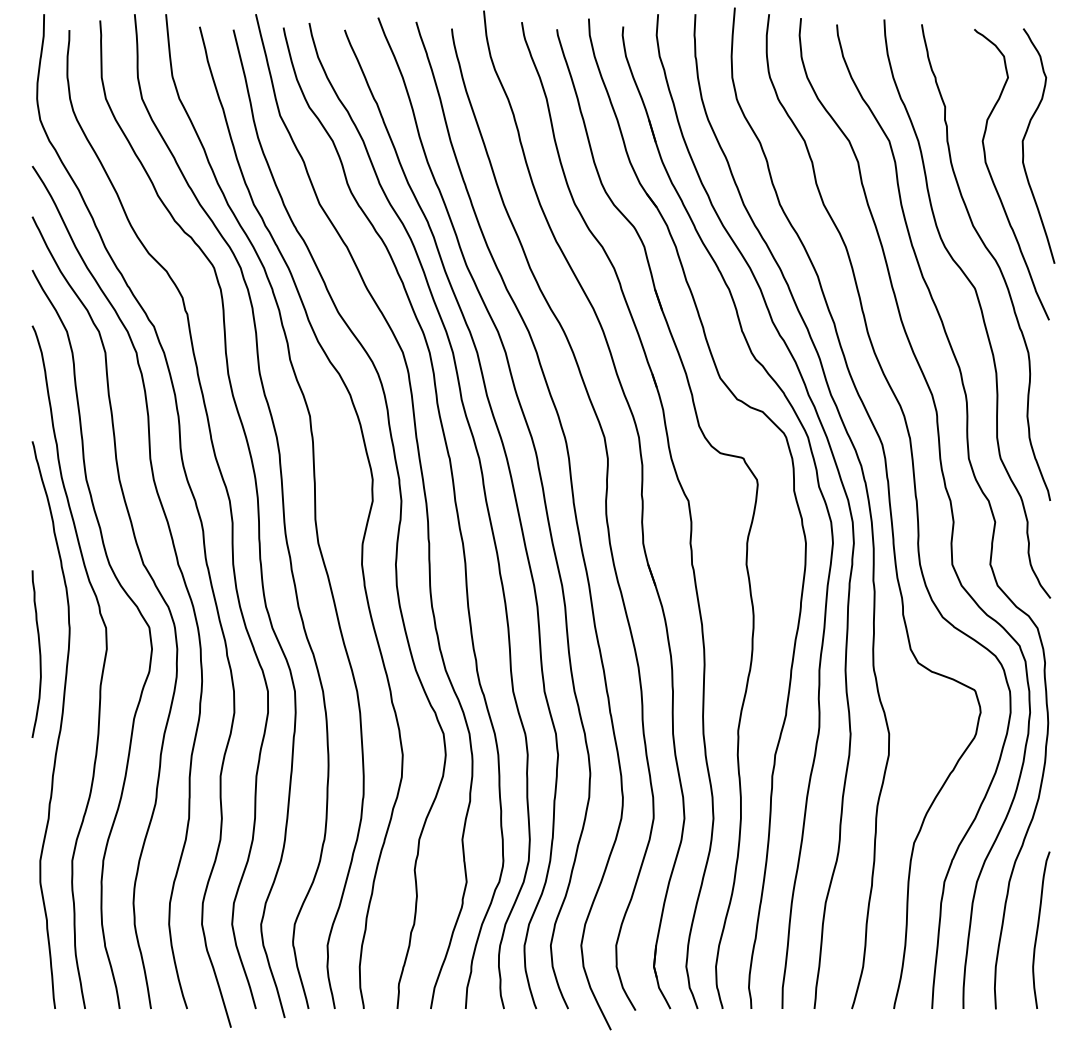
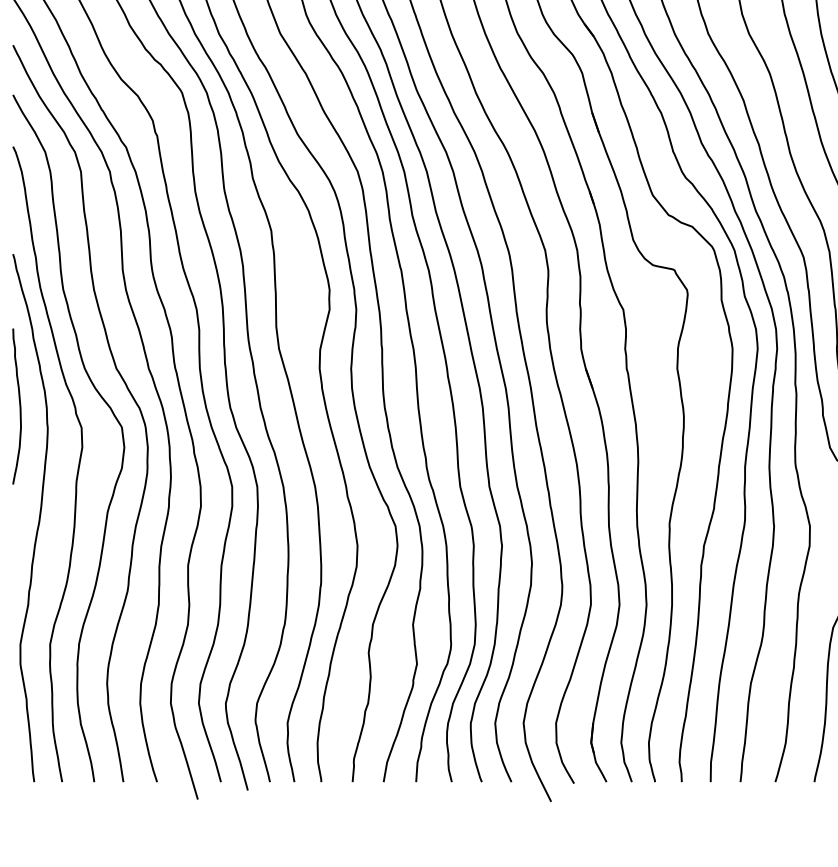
curve: (39, 653) -> (19, 405), moved

